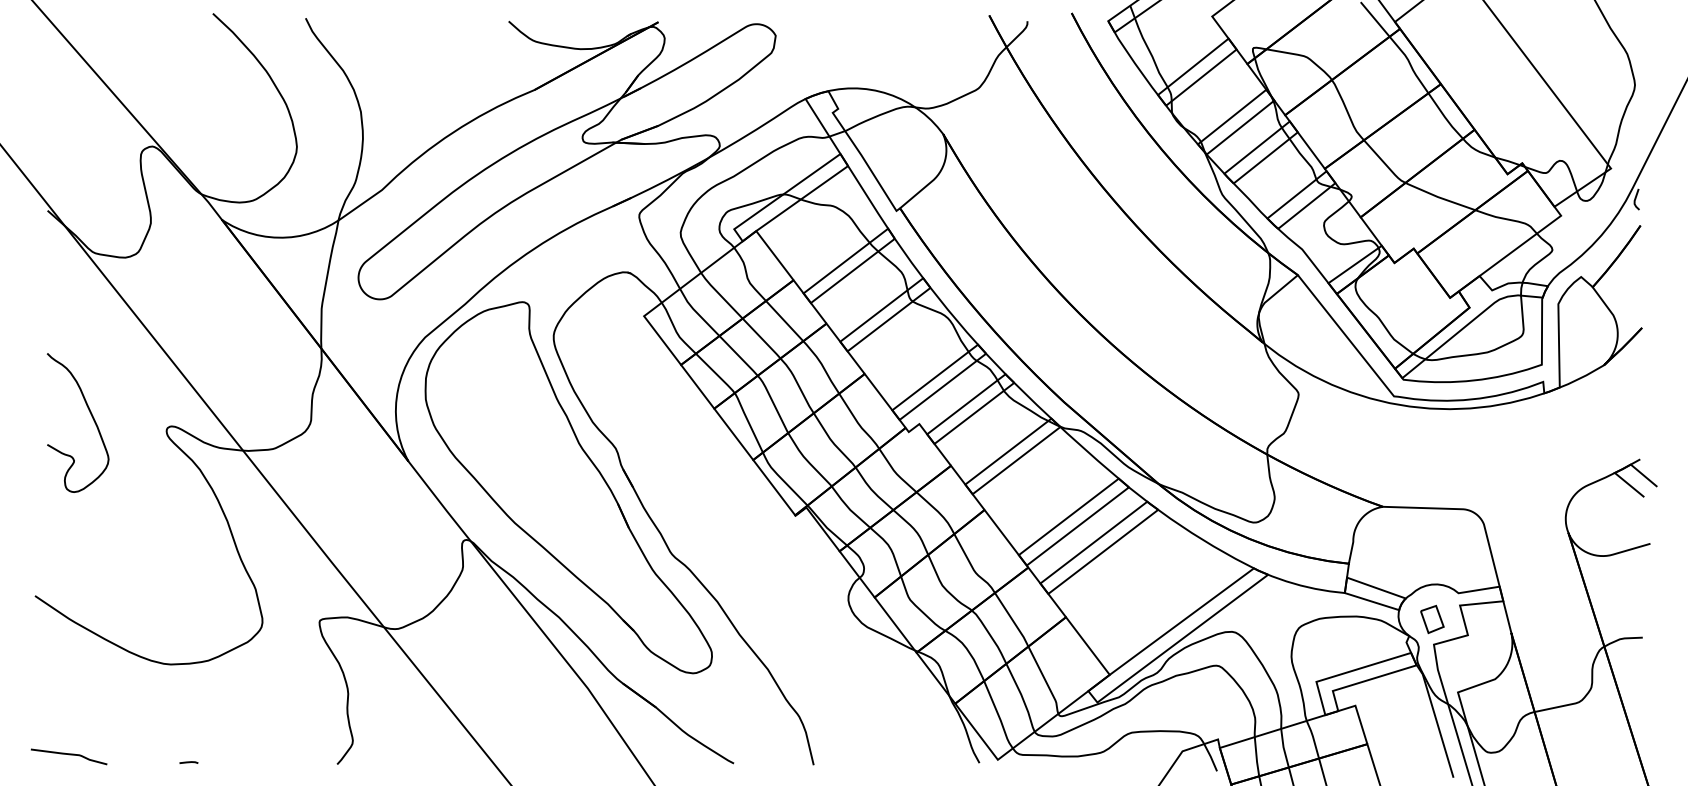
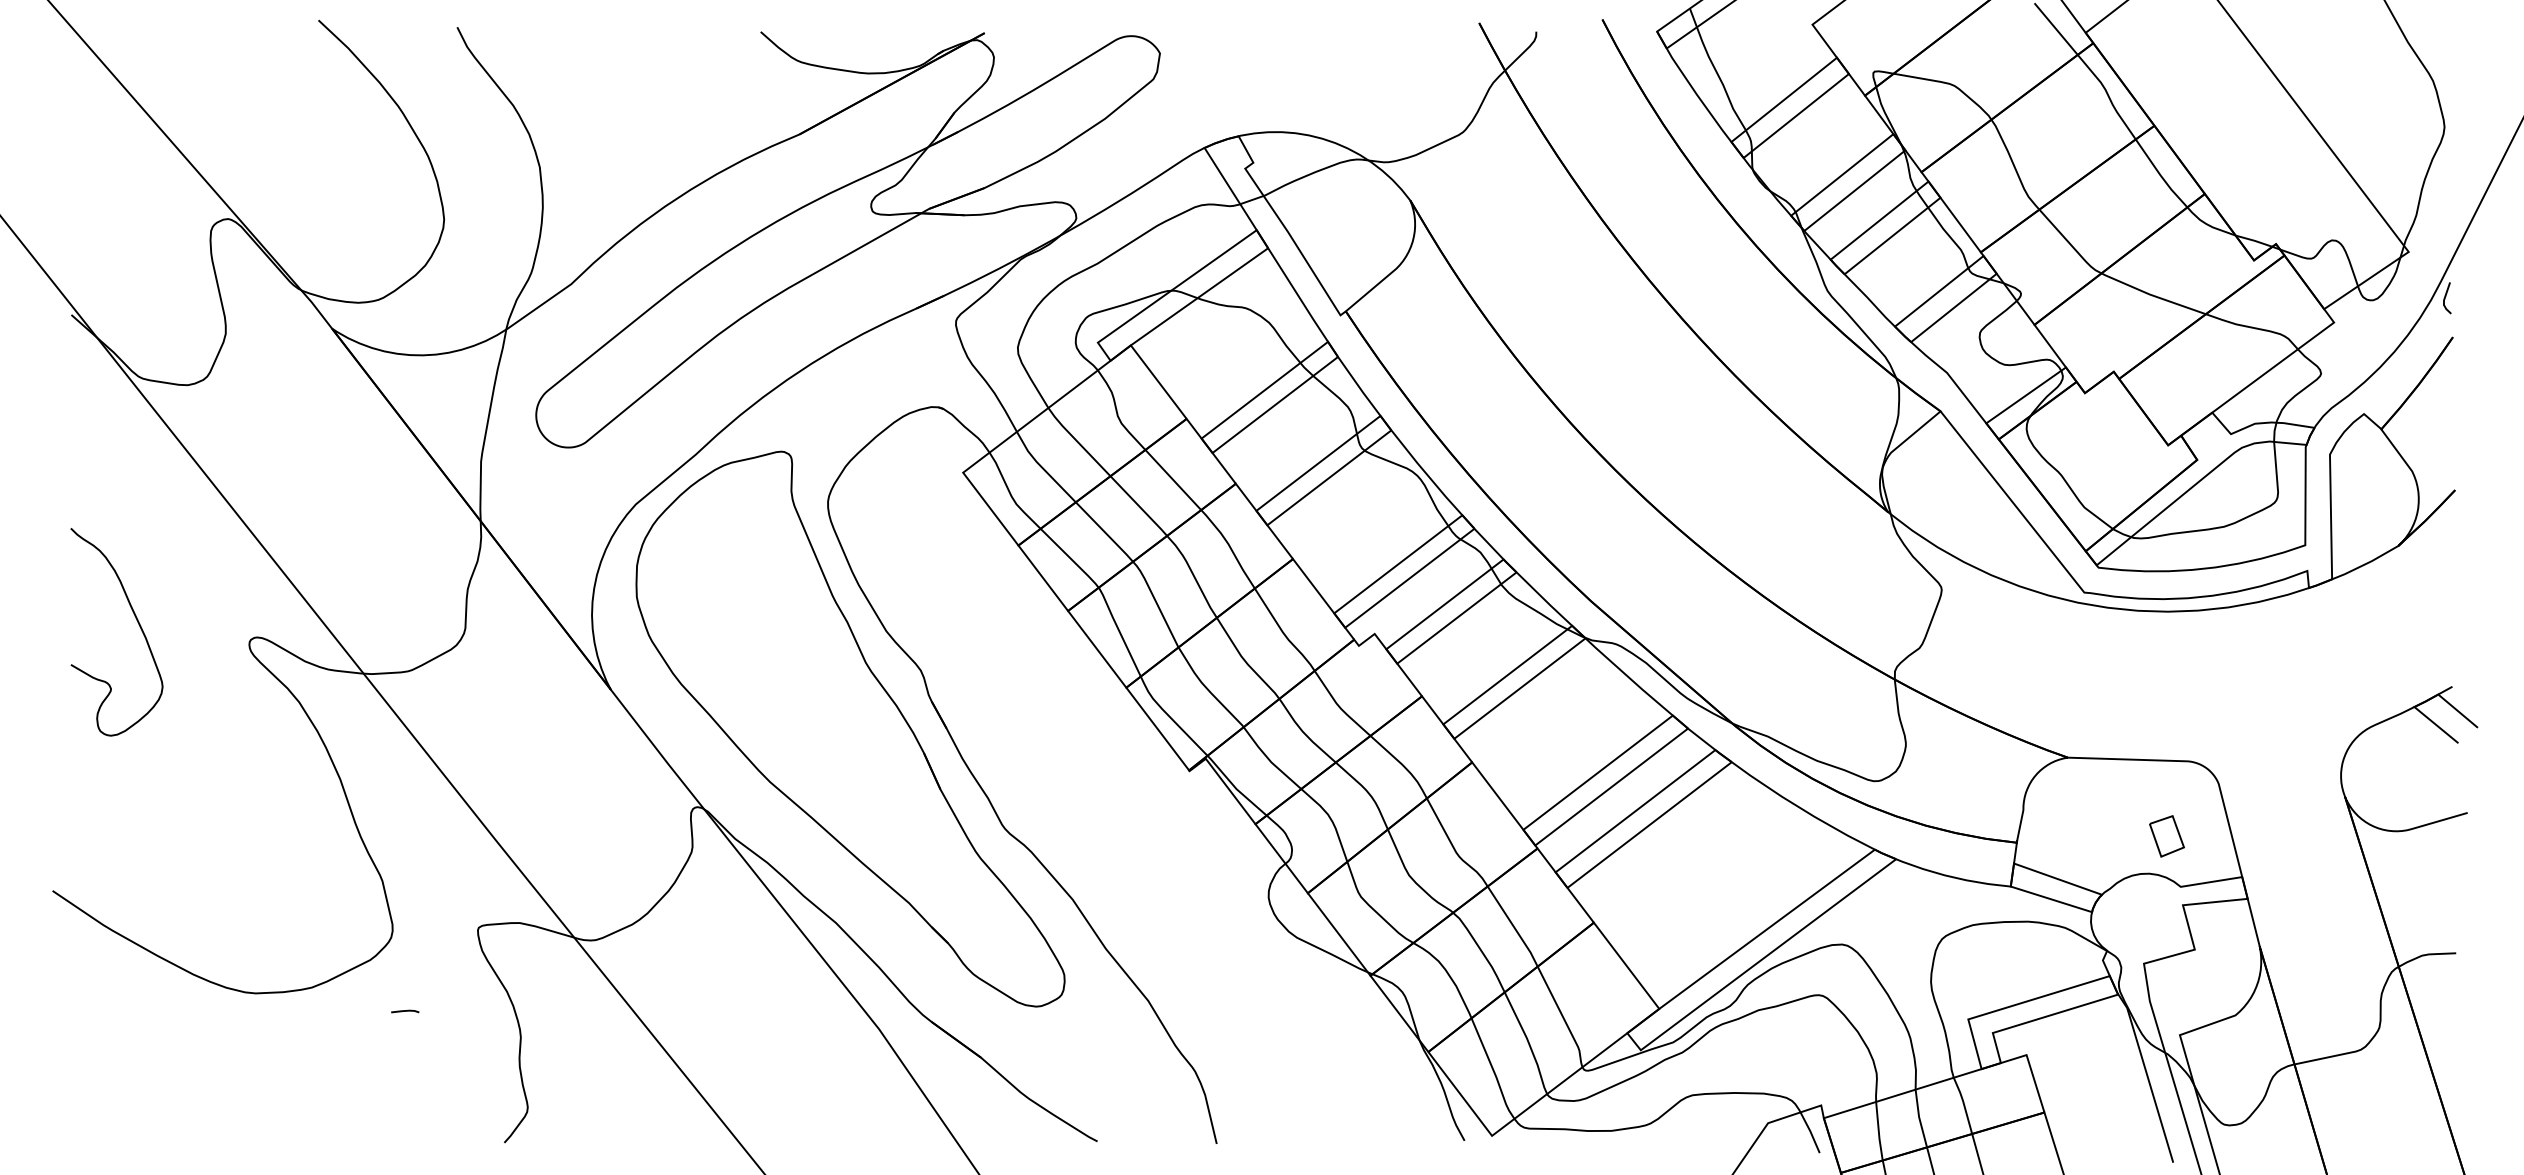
part: (1432, 619) -> (2167, 836), moved
curve: (68, 755) -> (102, 1129), removed
line: (188, 762) -> (404, 1011), moved

